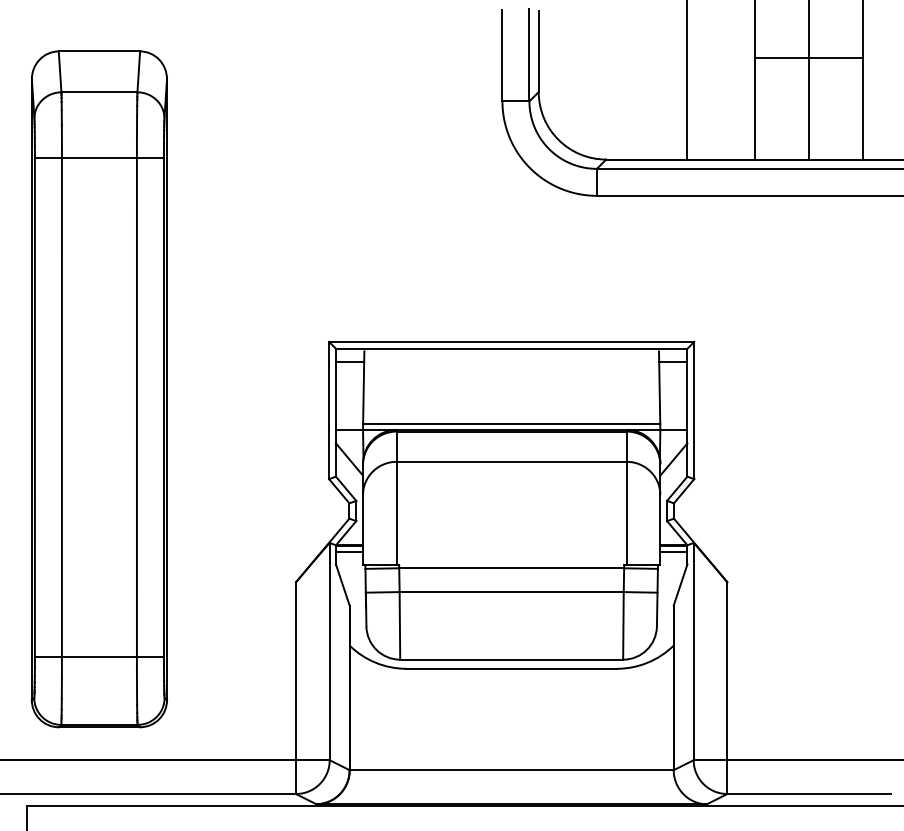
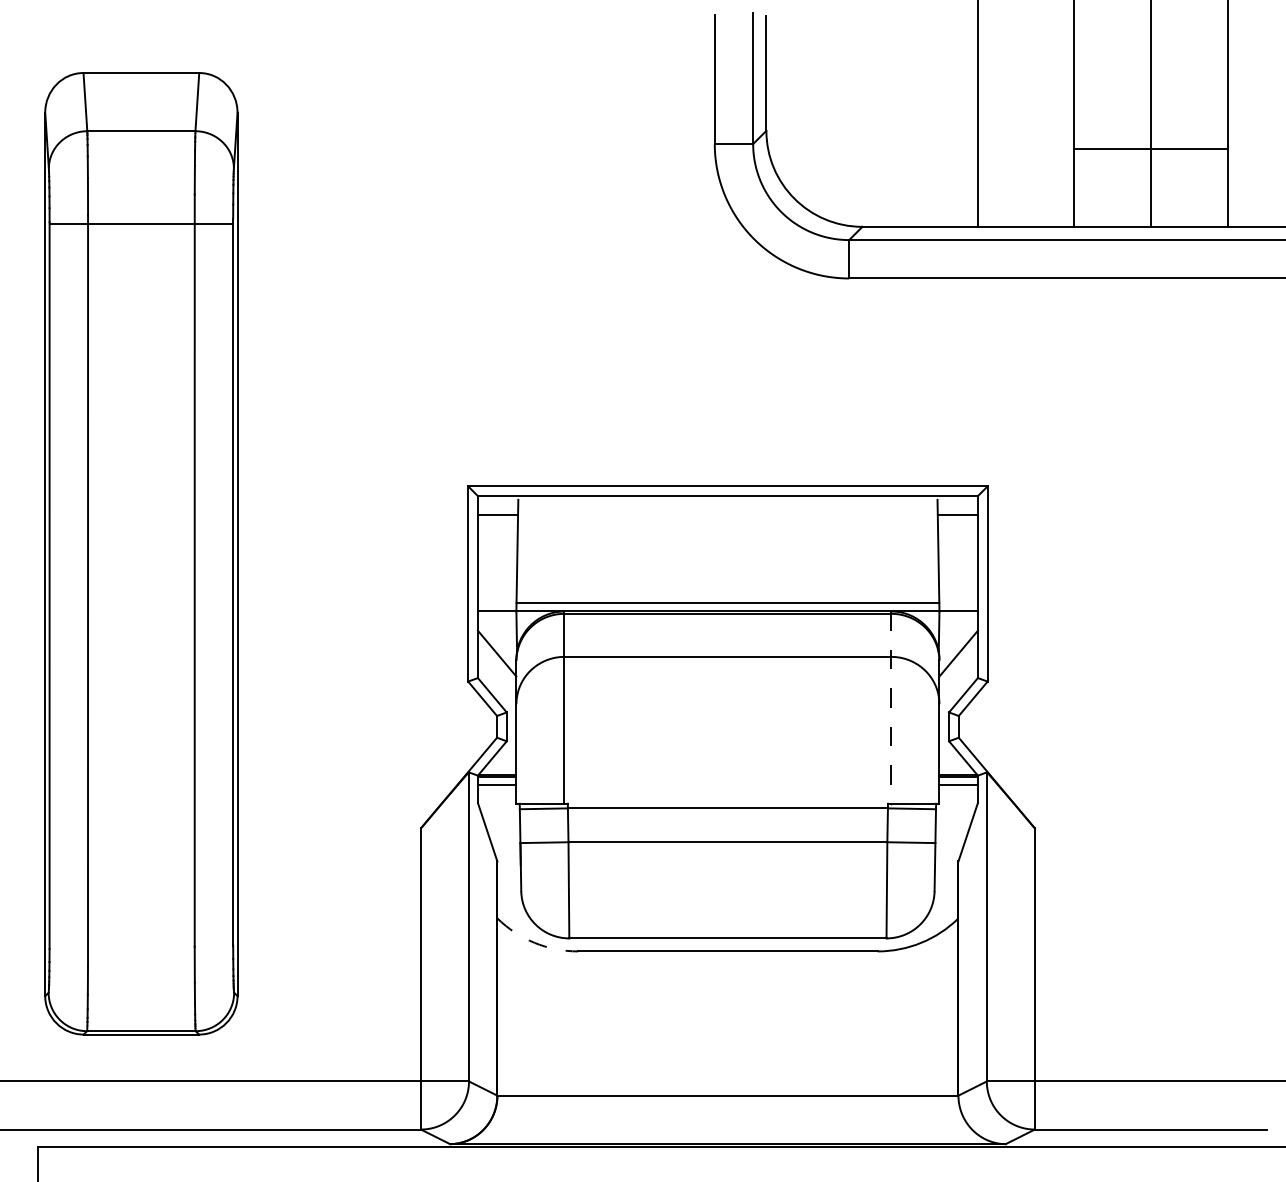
line: (808, 57) -> (1150, 148), moved
line: (626, 497) -> (891, 707), solid -> dashed
line: (98, 657) -> (140, 935), removed
arc: (375, 662) -> (534, 942), solid -> dashed

